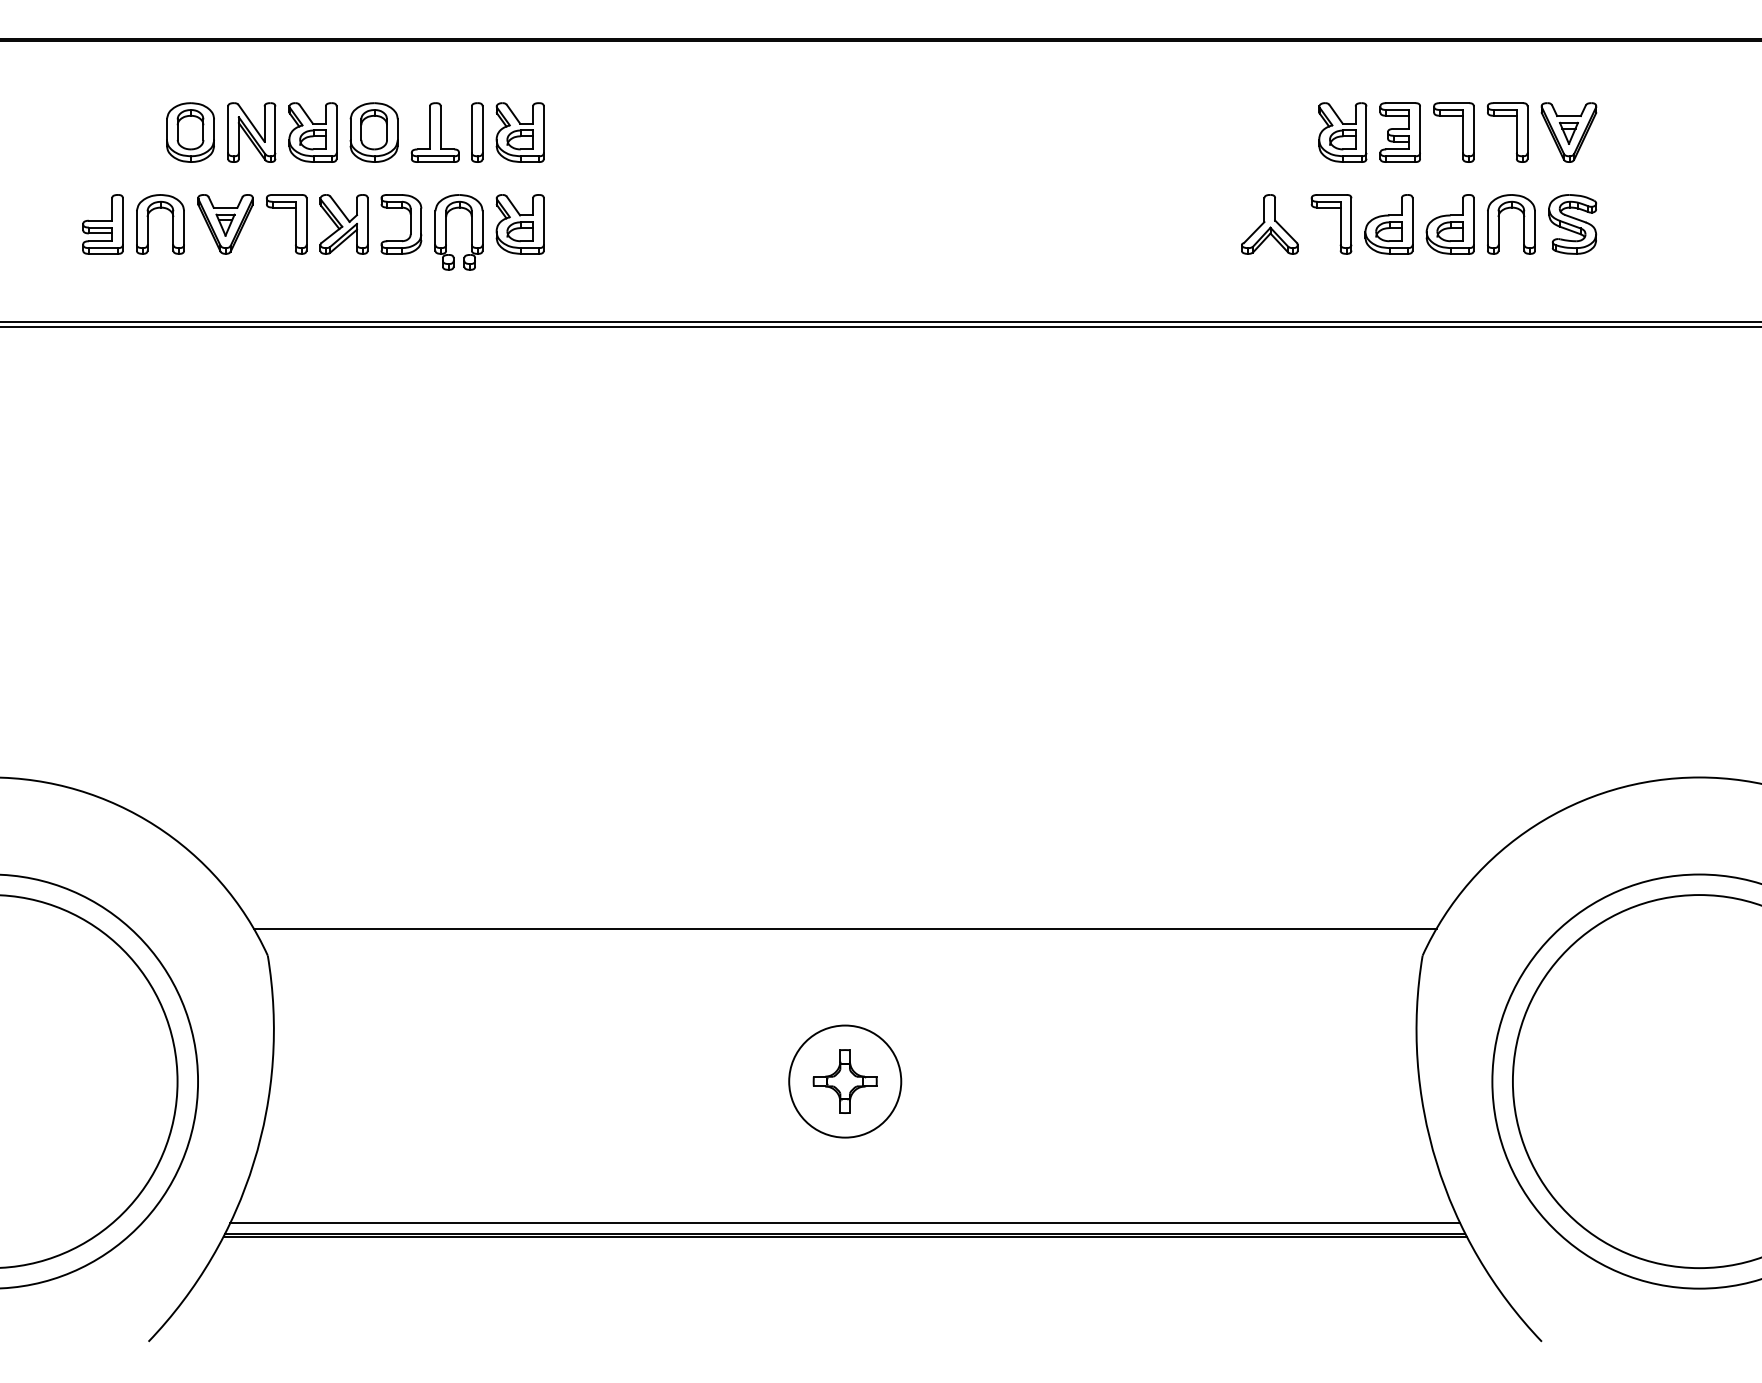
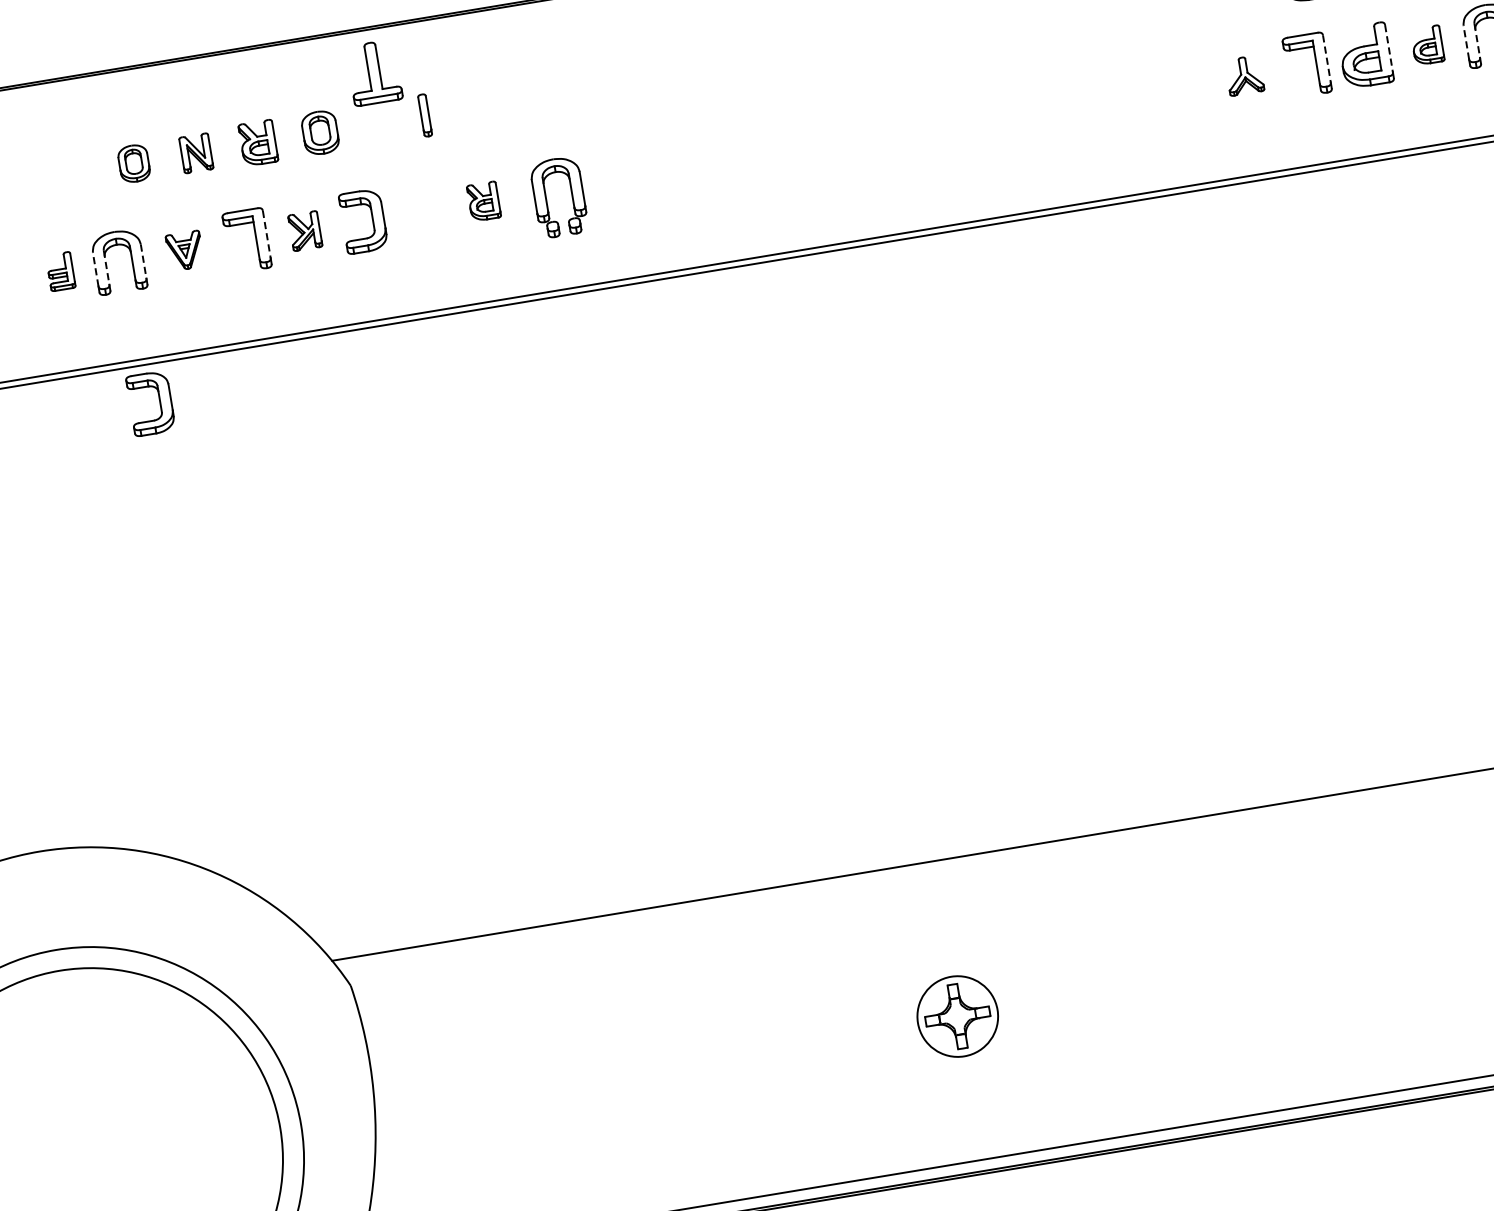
part: (190, 132) -> (134, 163), size x0.6
part: (251, 132) -> (195, 153), size x0.6
part: (312, 132) -> (257, 143), size x0.7
part: (373, 132) -> (319, 132), size x0.7
part: (434, 132) -> (373, 72), moved
part: (477, 132) -> (425, 115), size x0.7
part: (519, 132) -> (467, 108), removed
line: (306, 222) -> (266, 235), solid -> dashed
line: (1351, 222) -> (1327, 59), solid -> dashed
line: (1412, 222) -> (1389, 49), solid -> dashed
part: (102, 224) -> (60, 271), size x0.6
part: (225, 224) -> (185, 251), size x0.6
part: (343, 224) -> (304, 231), size x0.6
part: (519, 224) -> (483, 201), size x0.6
part: (1269, 224) -> (1244, 75), size x0.6
part: (1449, 224) -> (1426, 45), size x0.6
line: (136, 227) -> (95, 269), solid -> dashed
line: (184, 227) -> (143, 260), solid -> dashed
line: (1487, 227) -> (1465, 42), solid -> dashed
line: (147, 228) -> (106, 268), solid -> dashed
line: (1498, 228) -> (1477, 41), solid -> dashed
part: (446, 232) -> (546, 199), moved
part: (177, 365) -> (160, 402), added
circle: (845, 1081) -> (958, 1016), size x0.7

